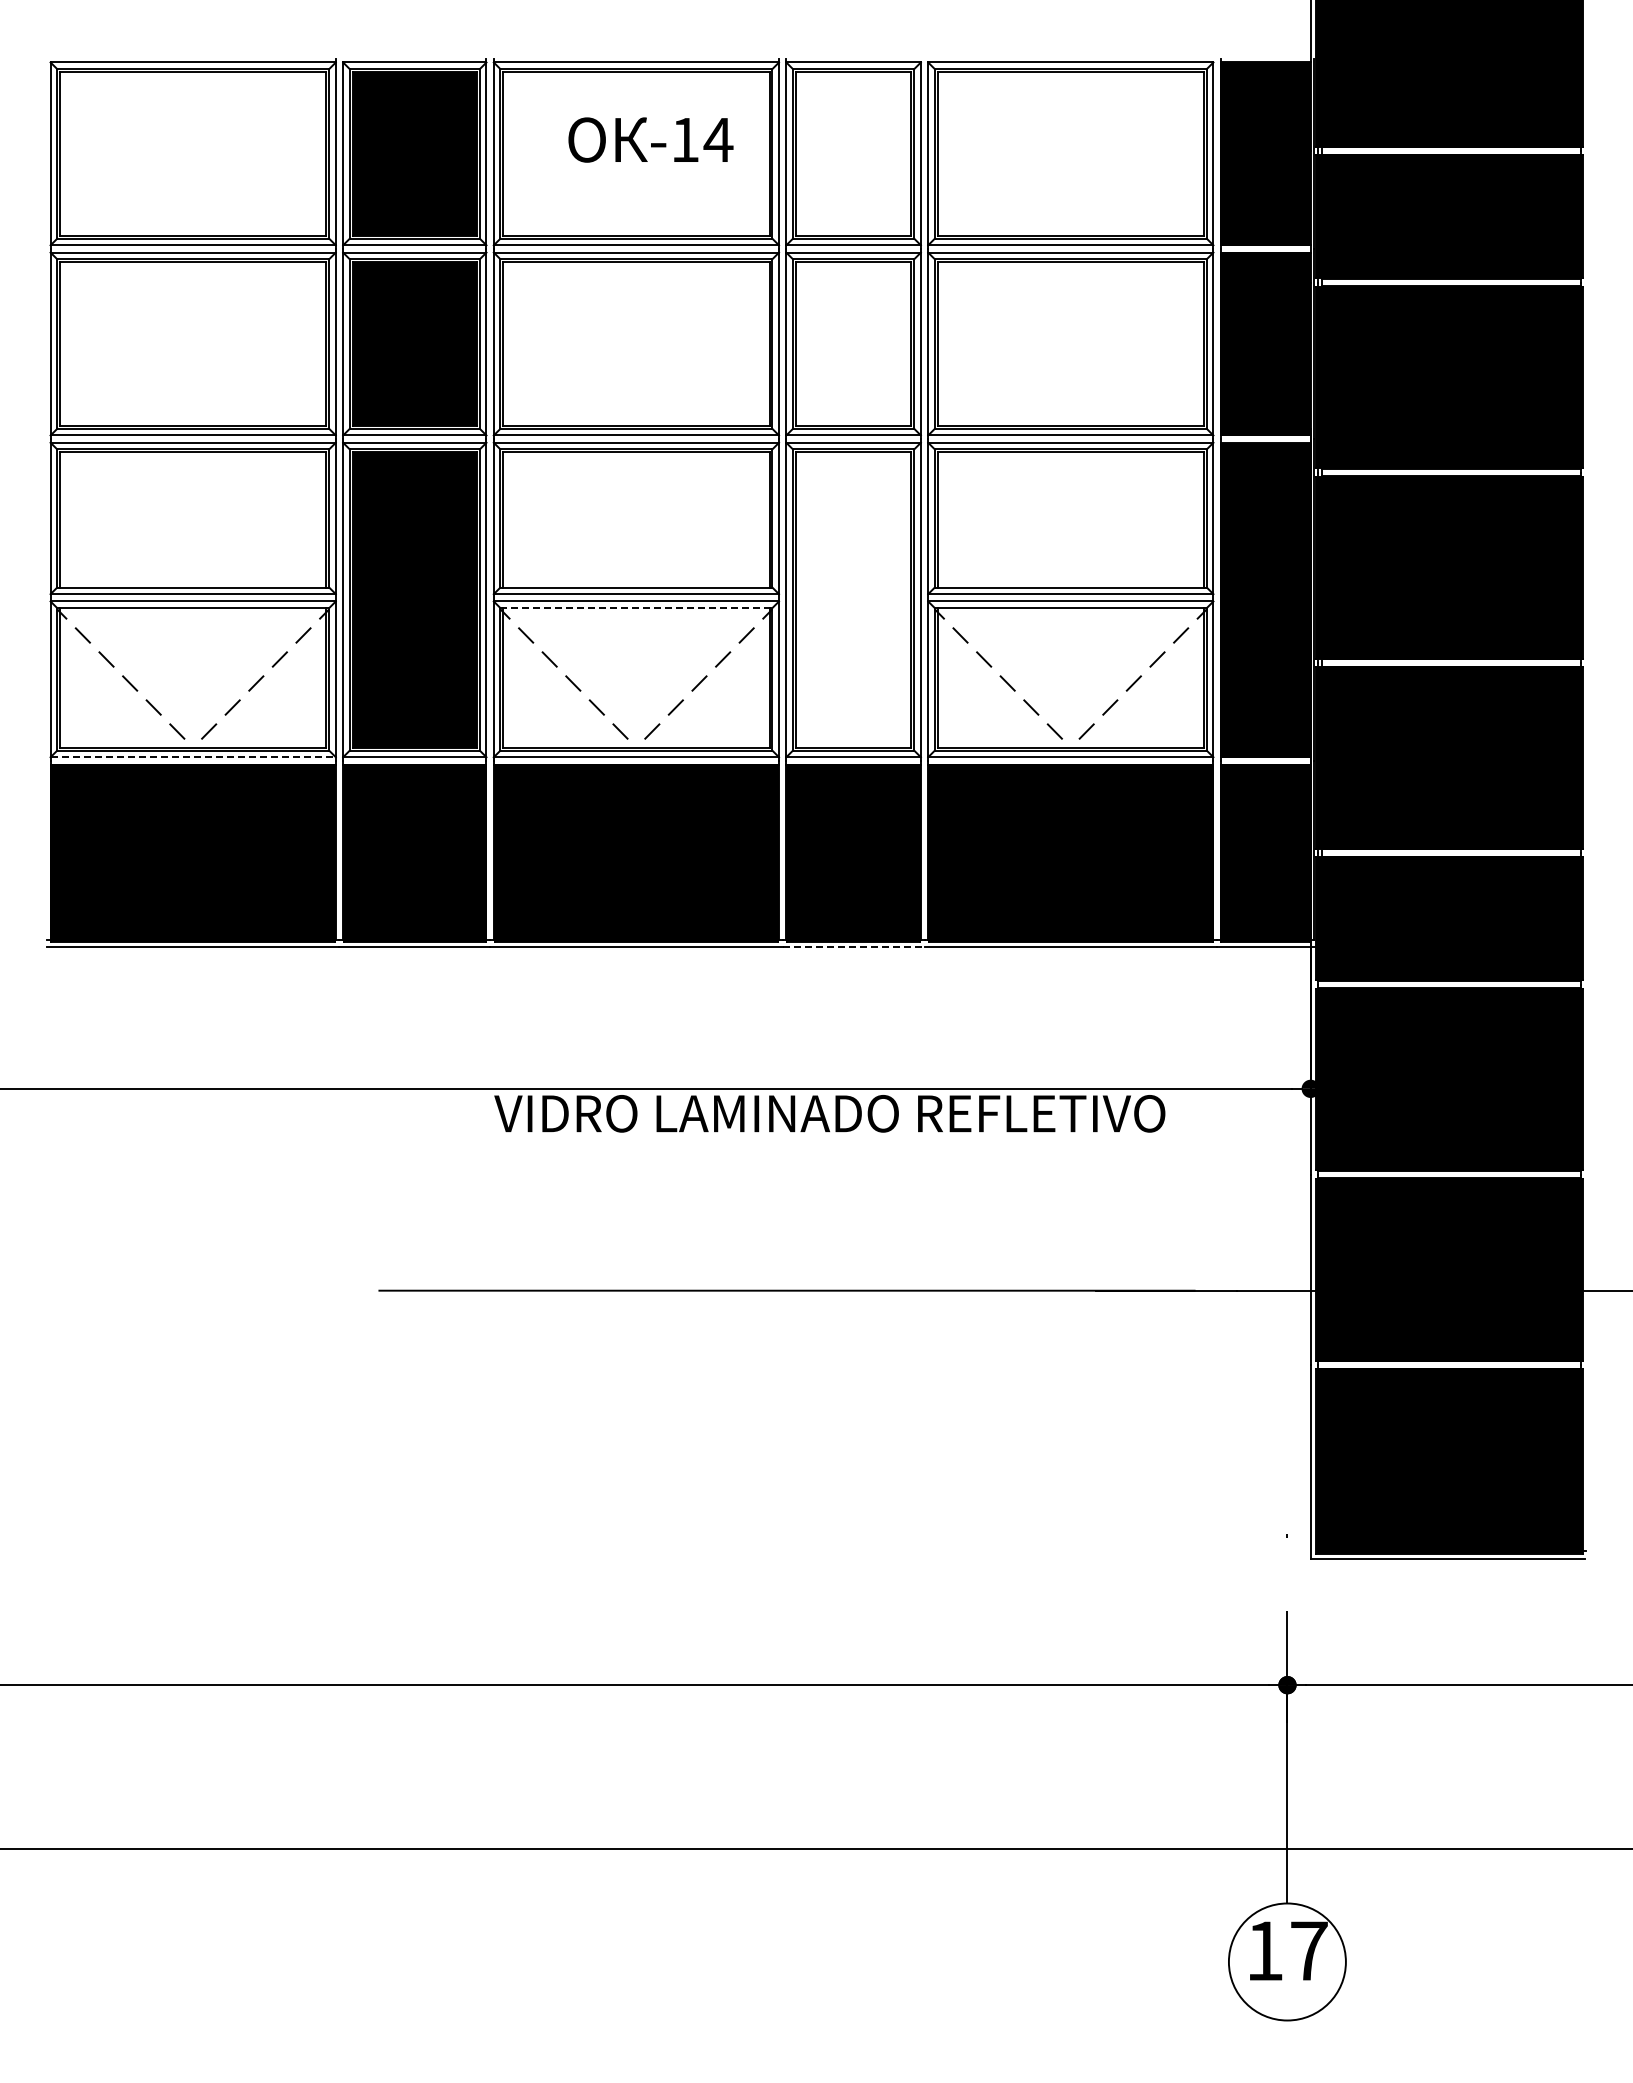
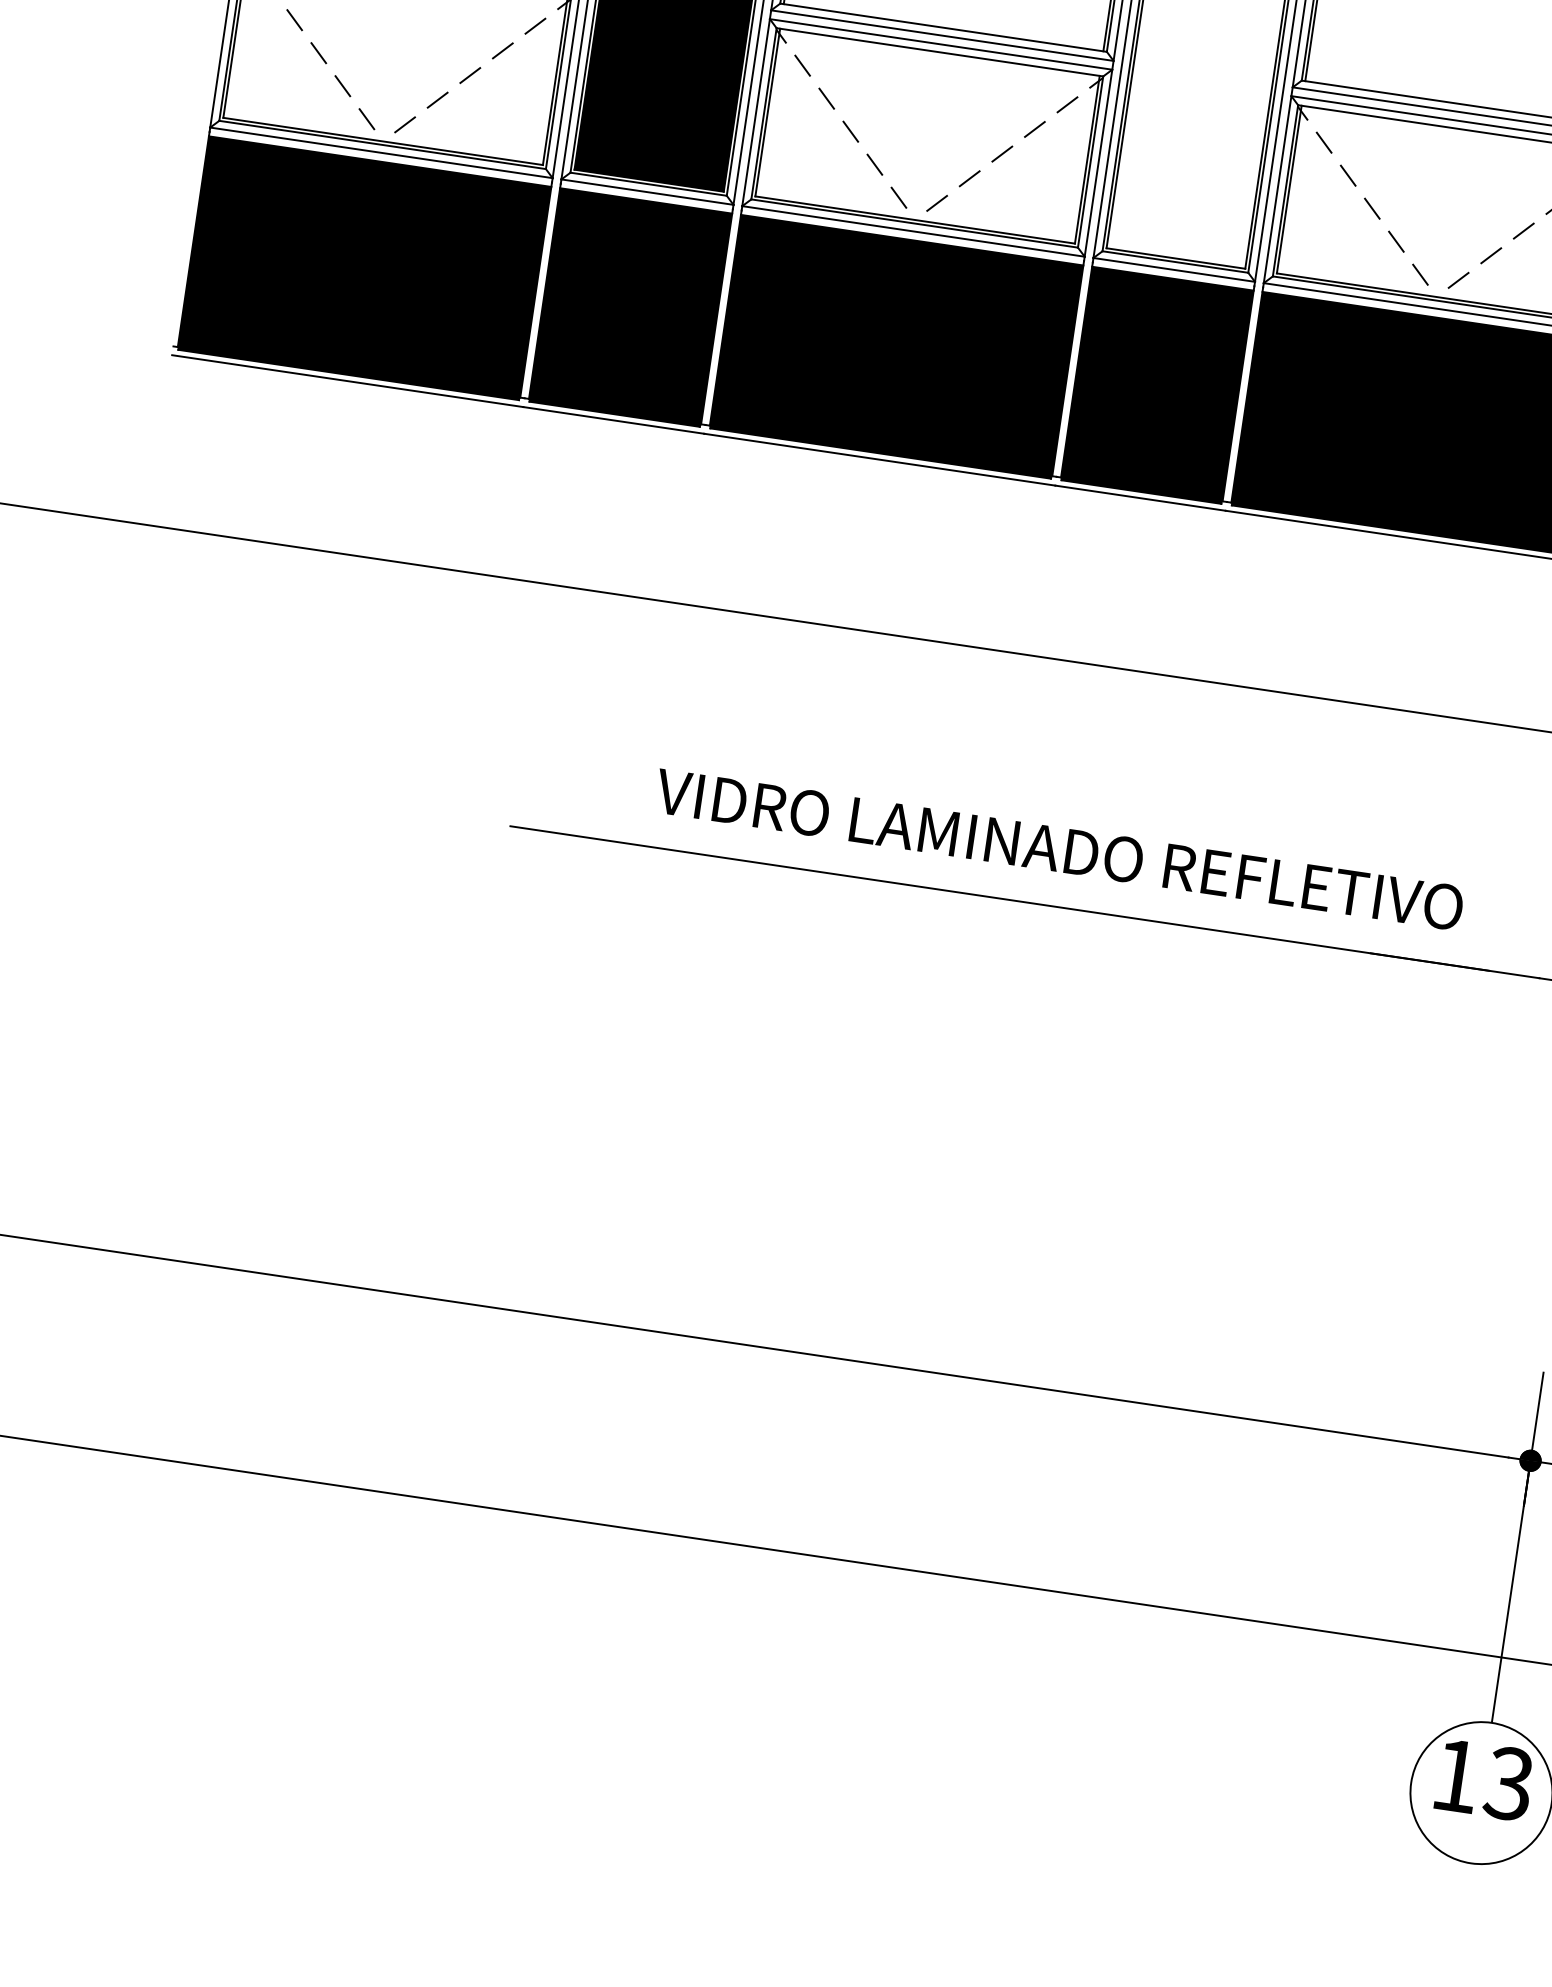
line: (636, 608) -> (939, 52), dashed -> solid
line: (193, 757) -> (381, 153), dashed -> solid
line: (853, 947) -> (1140, 498), dashed -> solid
text: (829, 1113) -> (1059, 849), moved
text: (1308, 1950) -> (1508, 1783), 17 -> 13

